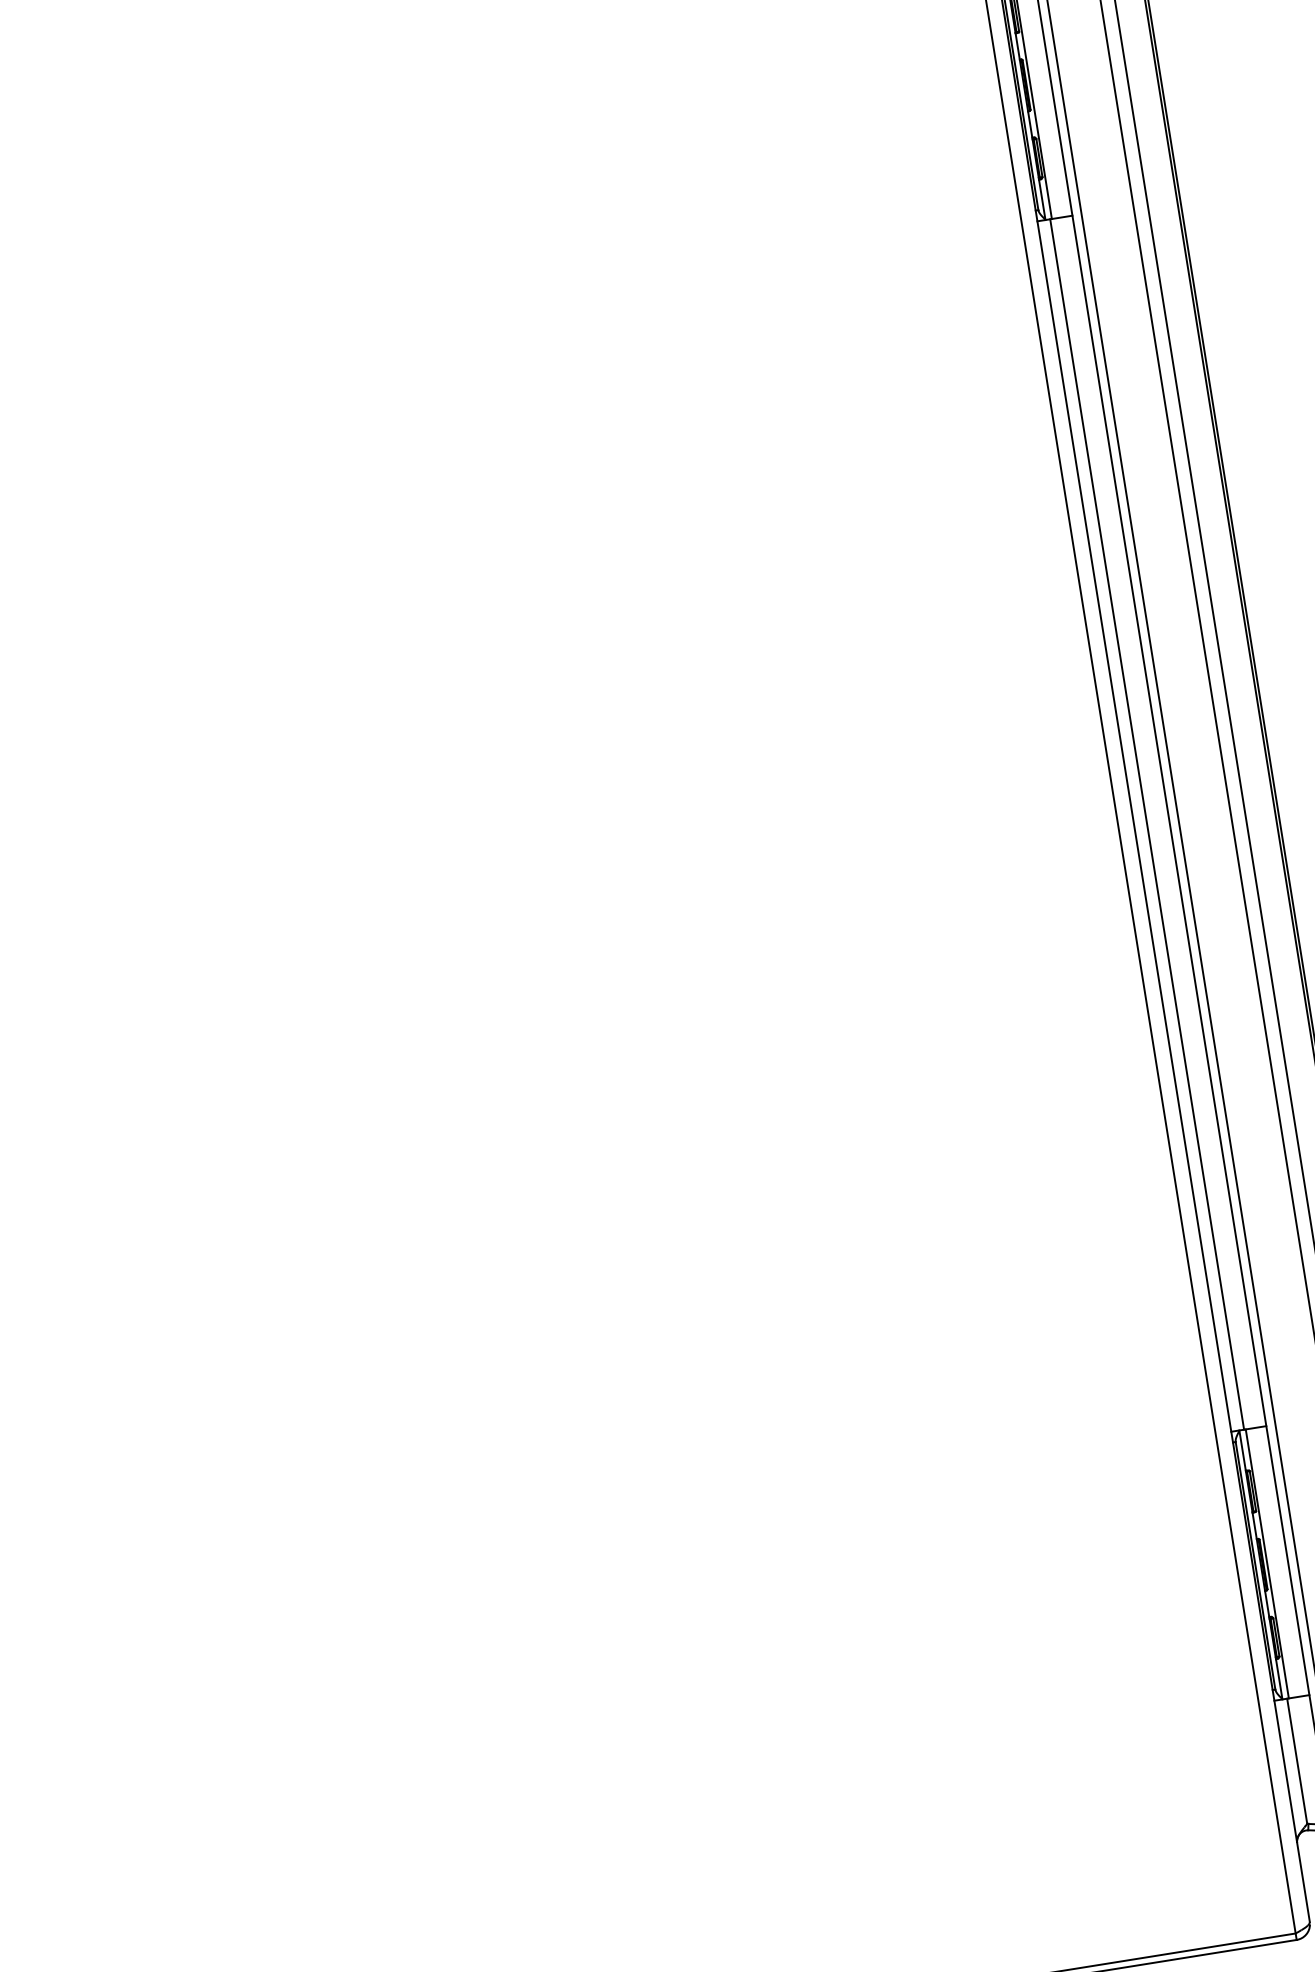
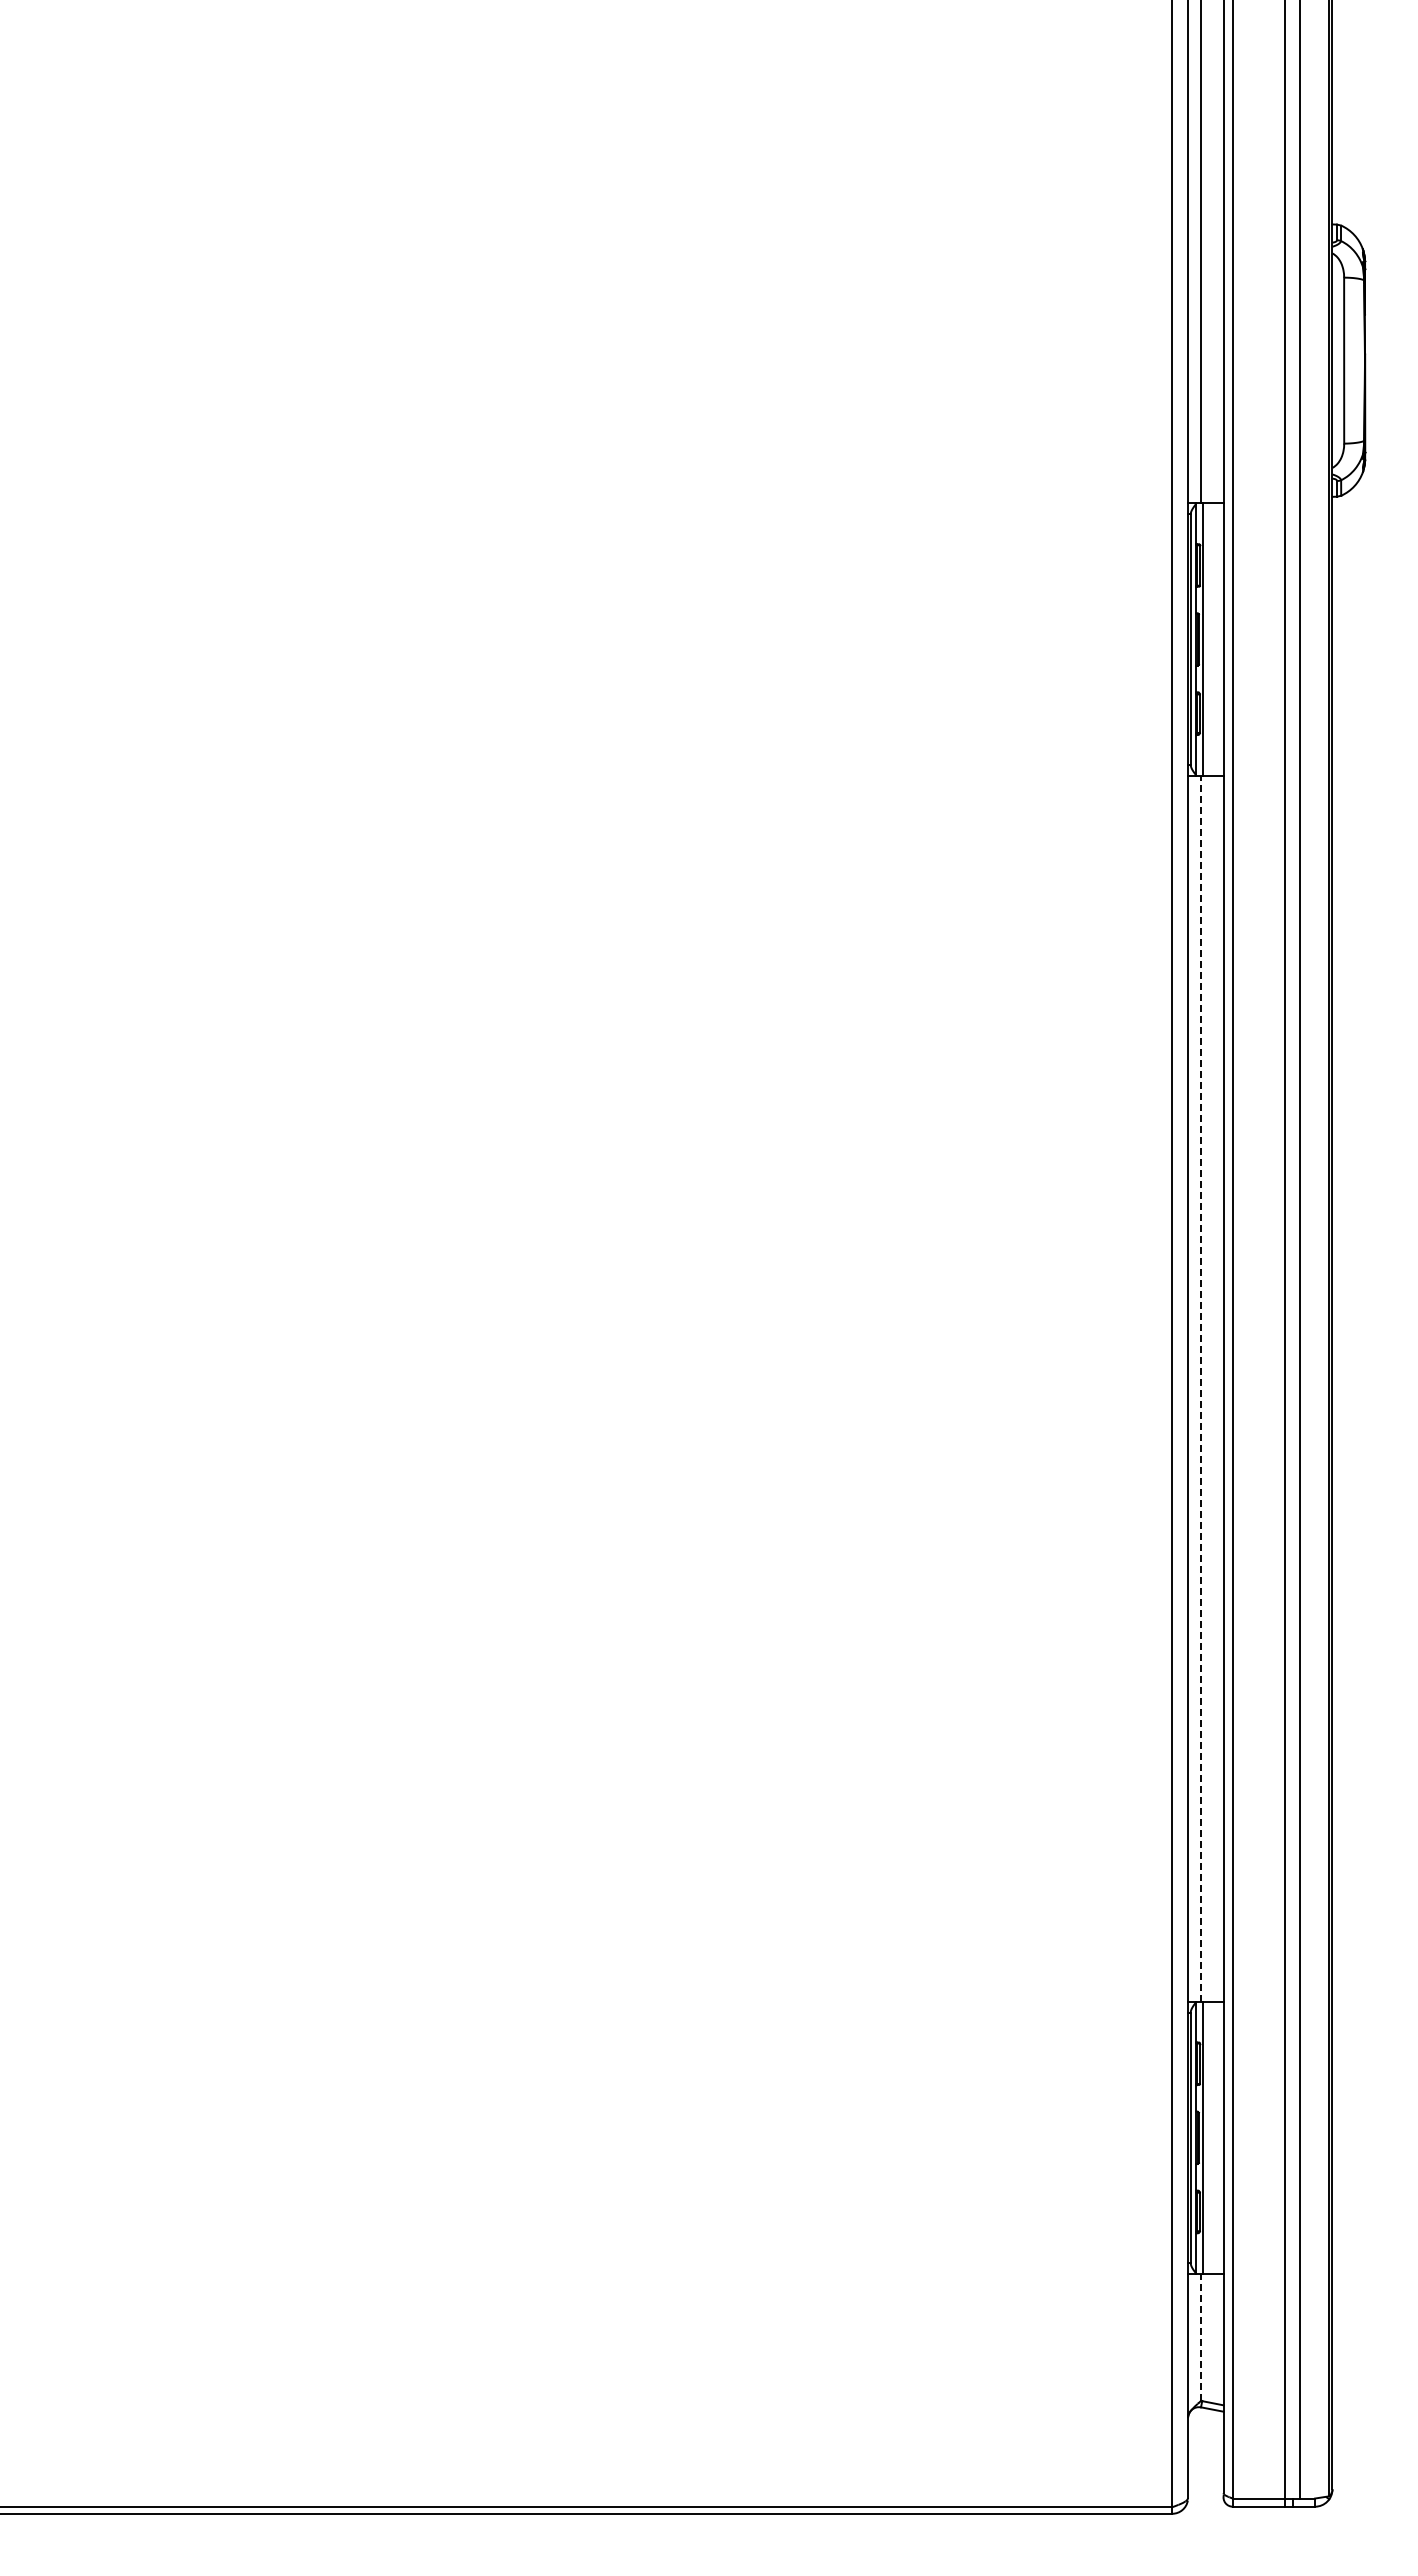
line: (1147, 824) -> (1201, 1388), solid -> dashed
line: (1297, 1760) -> (1201, 2336), solid -> dashed

